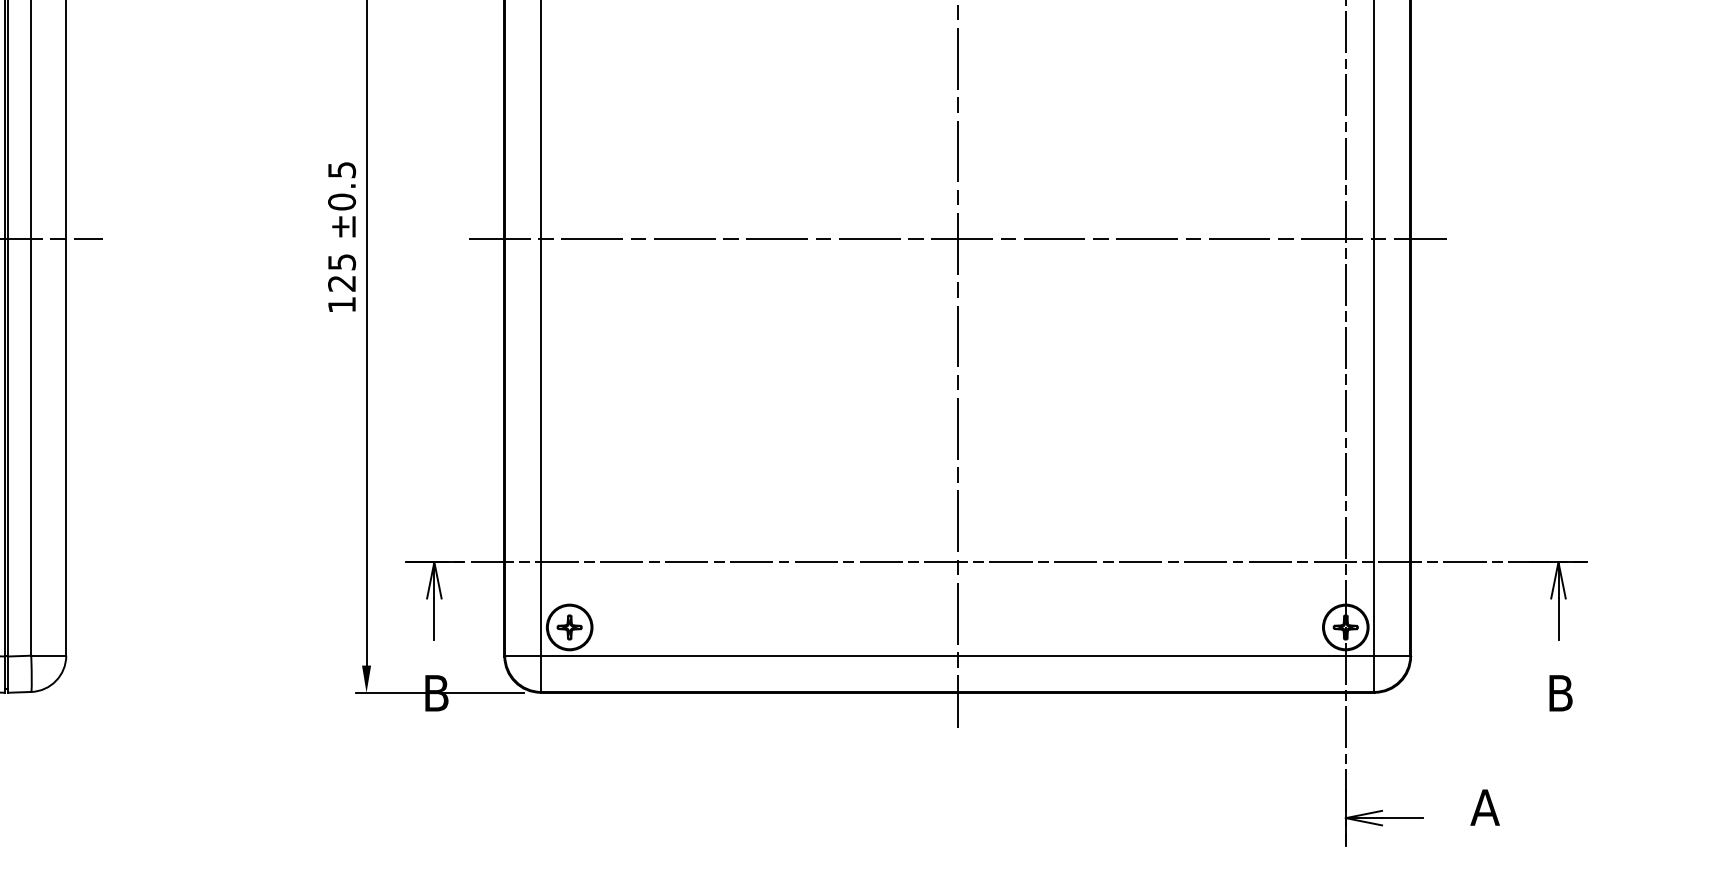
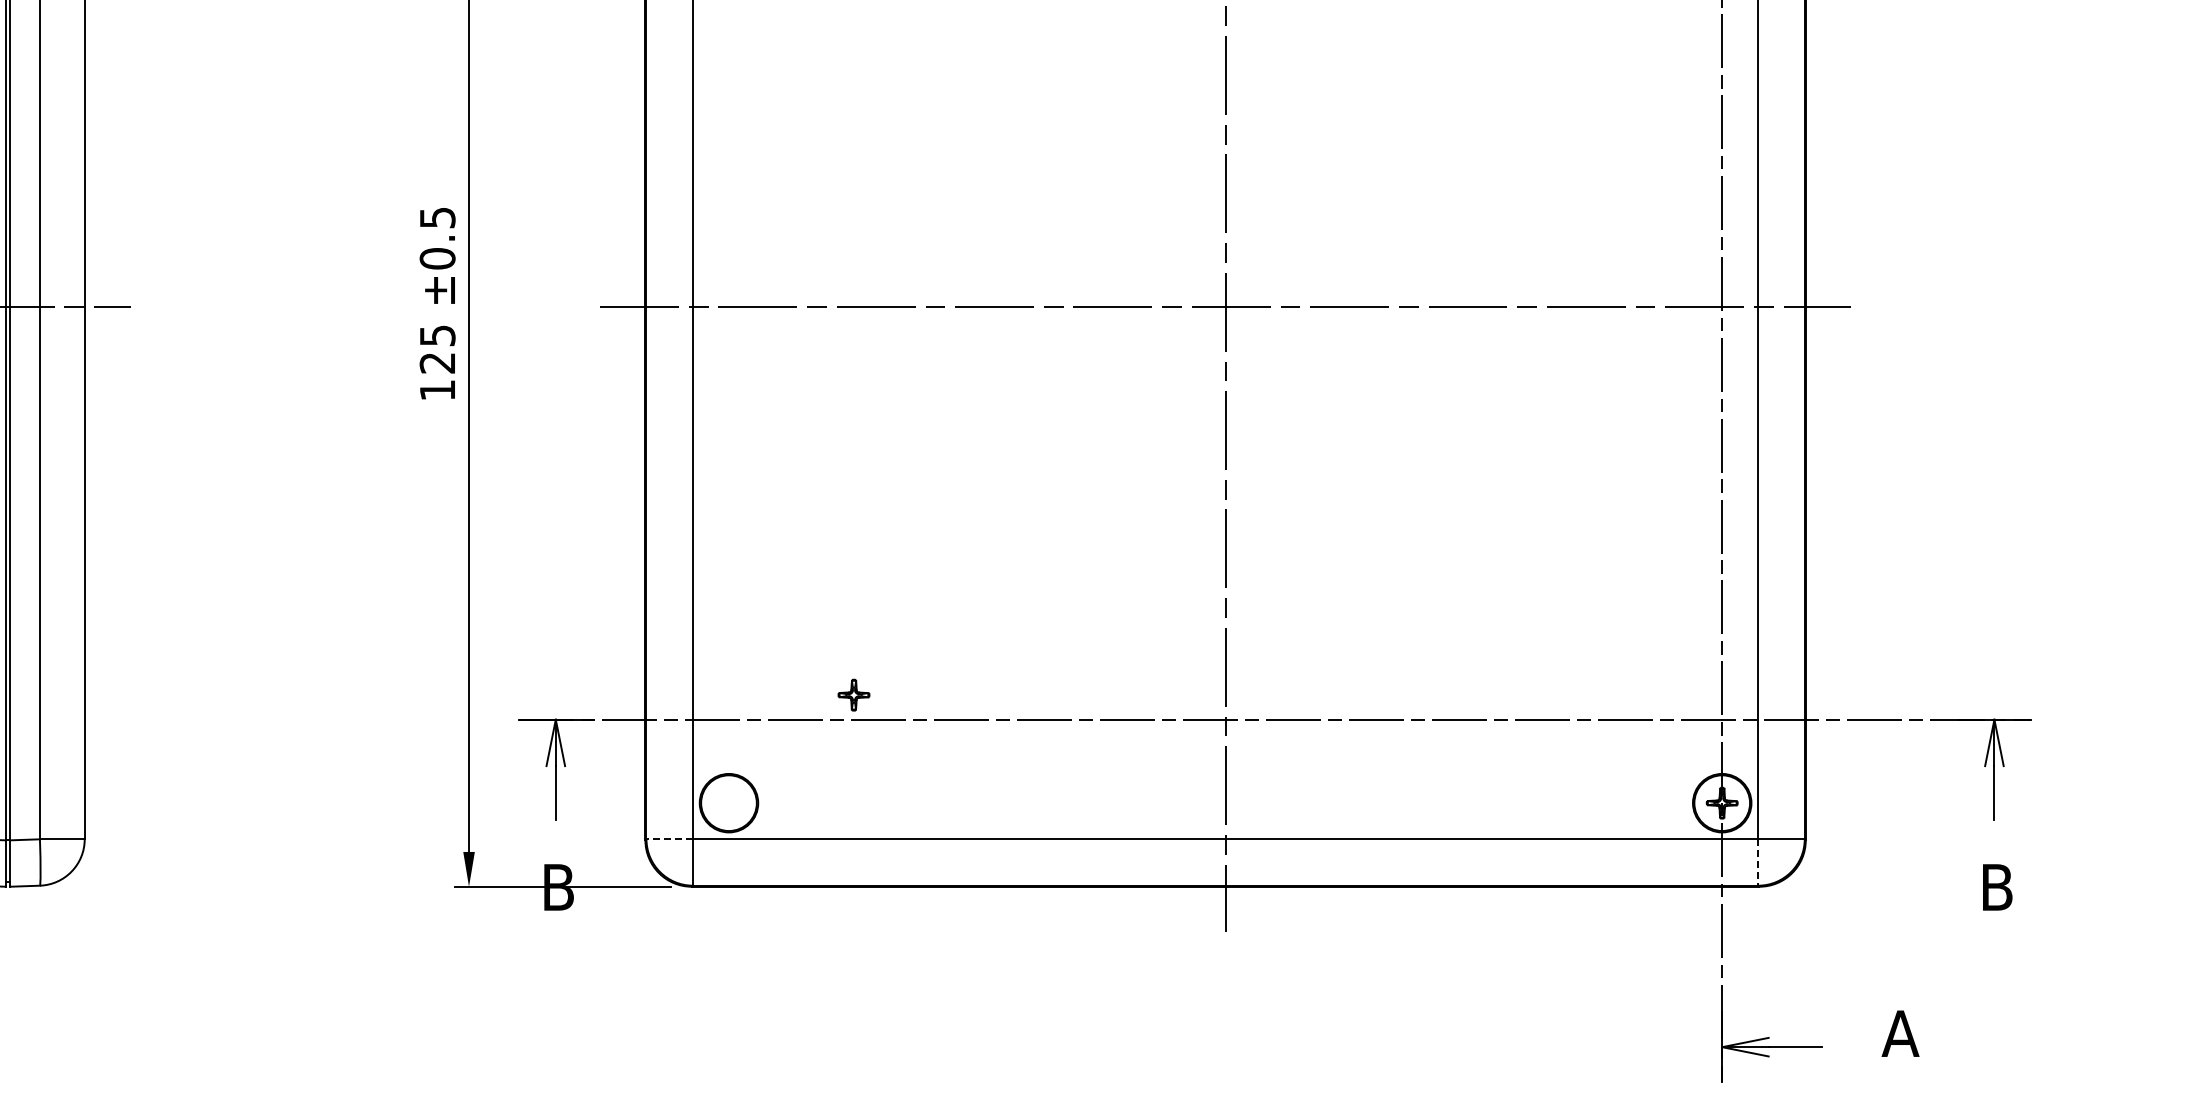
part: (569, 626) -> (853, 694), moved
line: (523, 655) -> (669, 839), solid -> dashed
line: (1374, 674) -> (1758, 863), solid -> dashed

